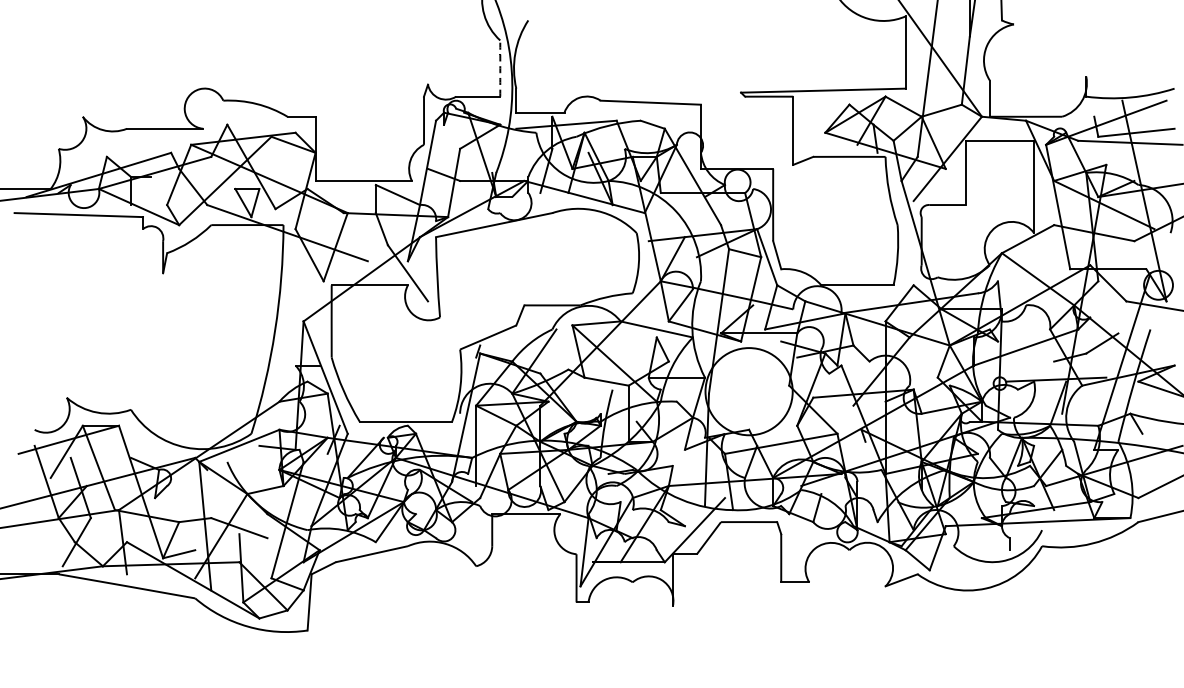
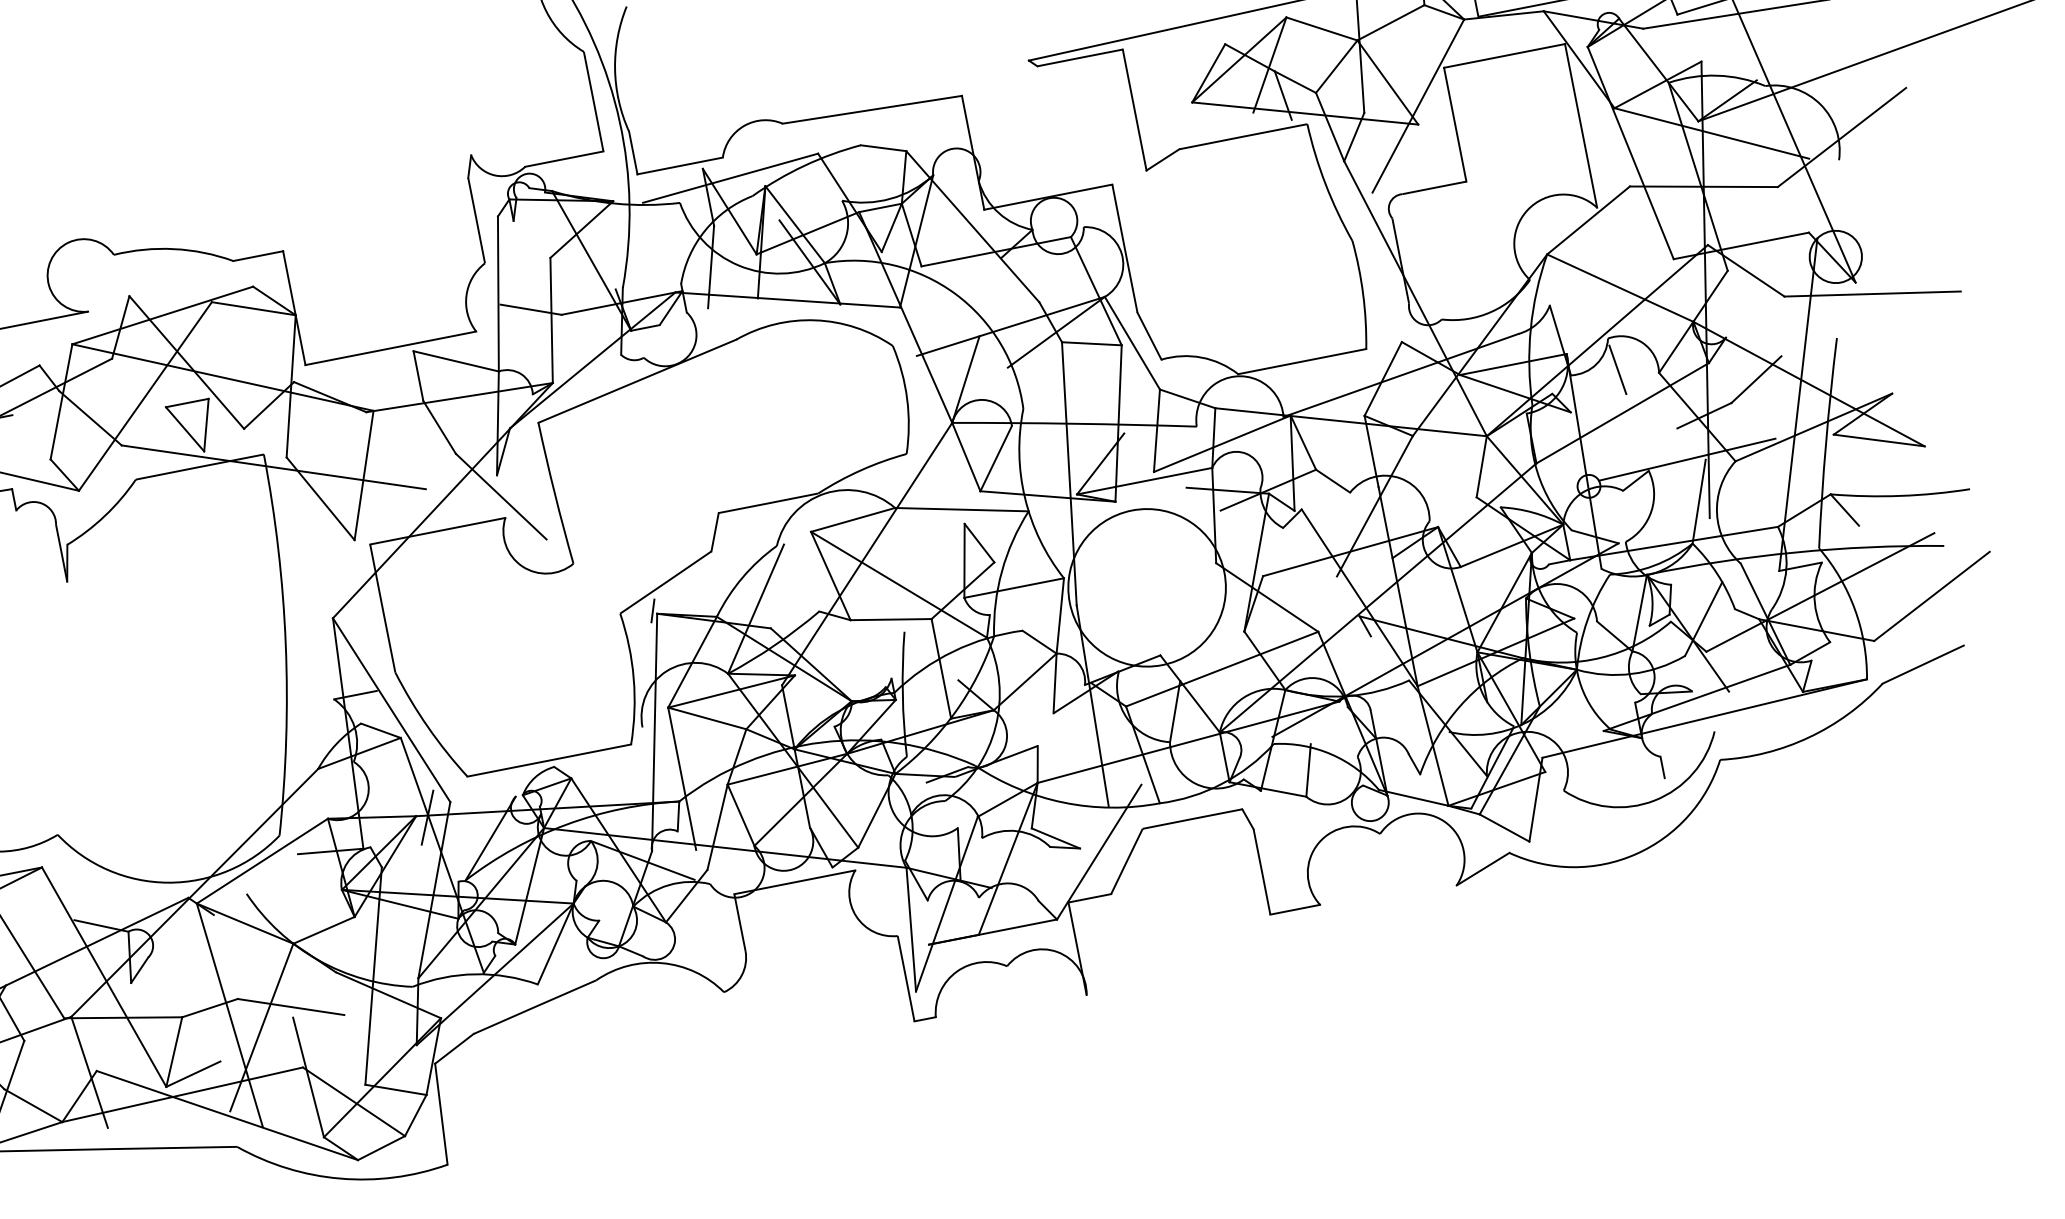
arc: (500, 68) -> (594, 101), dashed -> solid
line: (1028, 323) -> (1618, 369), added

